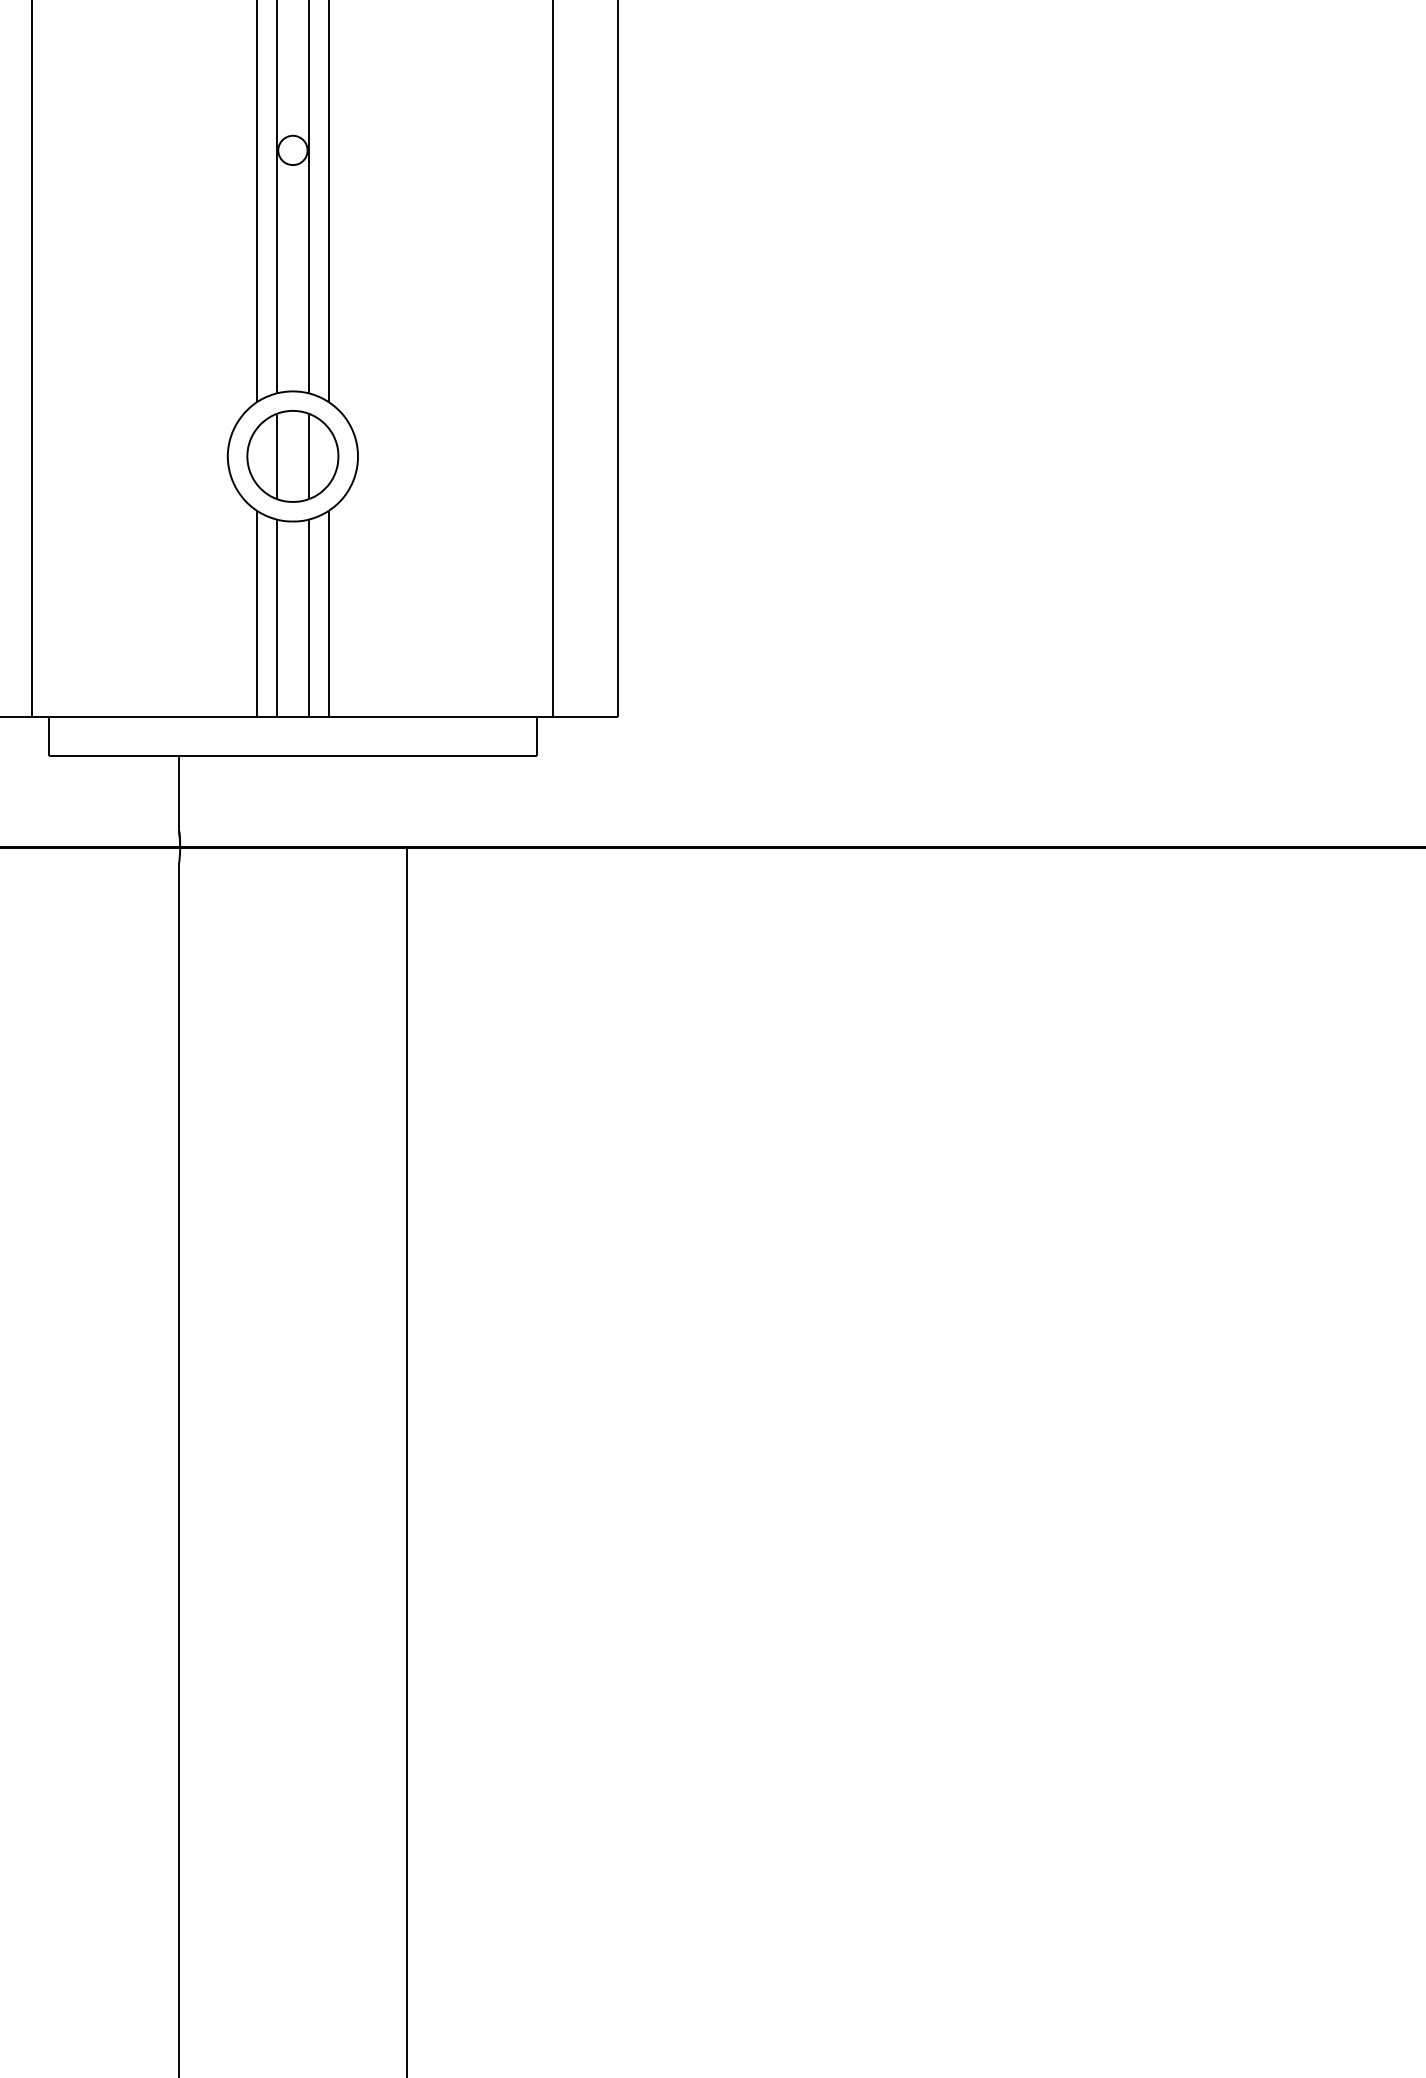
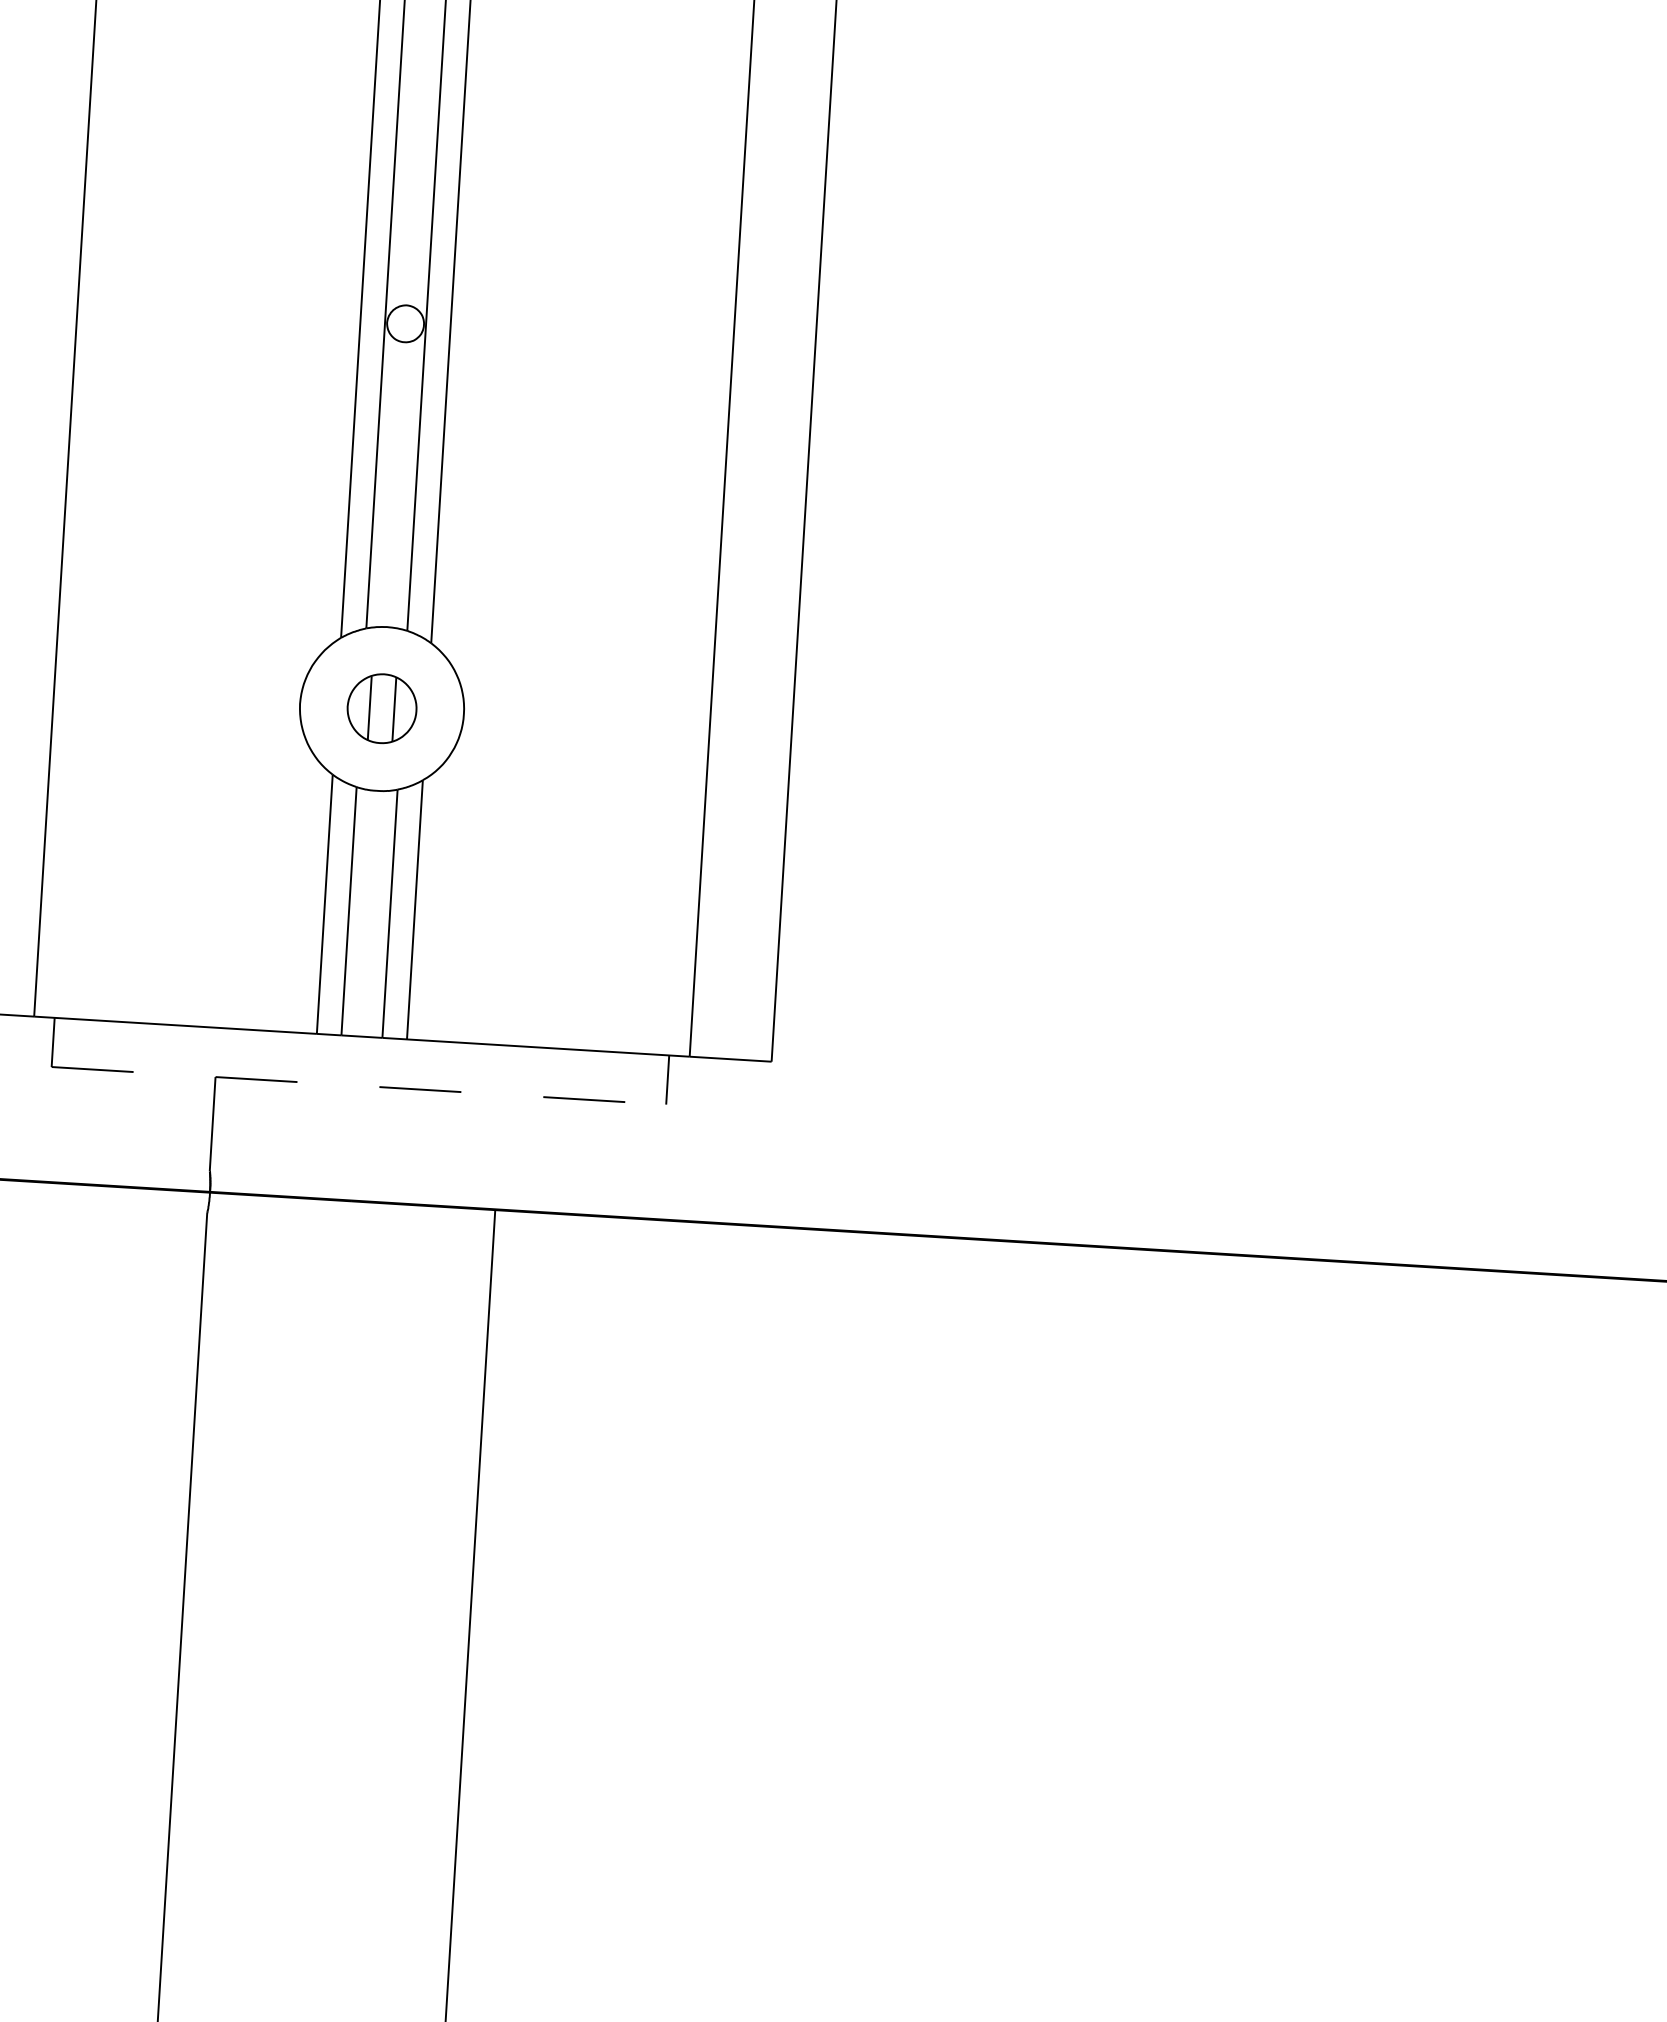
part: (292, 455) -> (381, 707), size x0.6
line: (293, 755) -> (359, 1085), solid -> dashed

